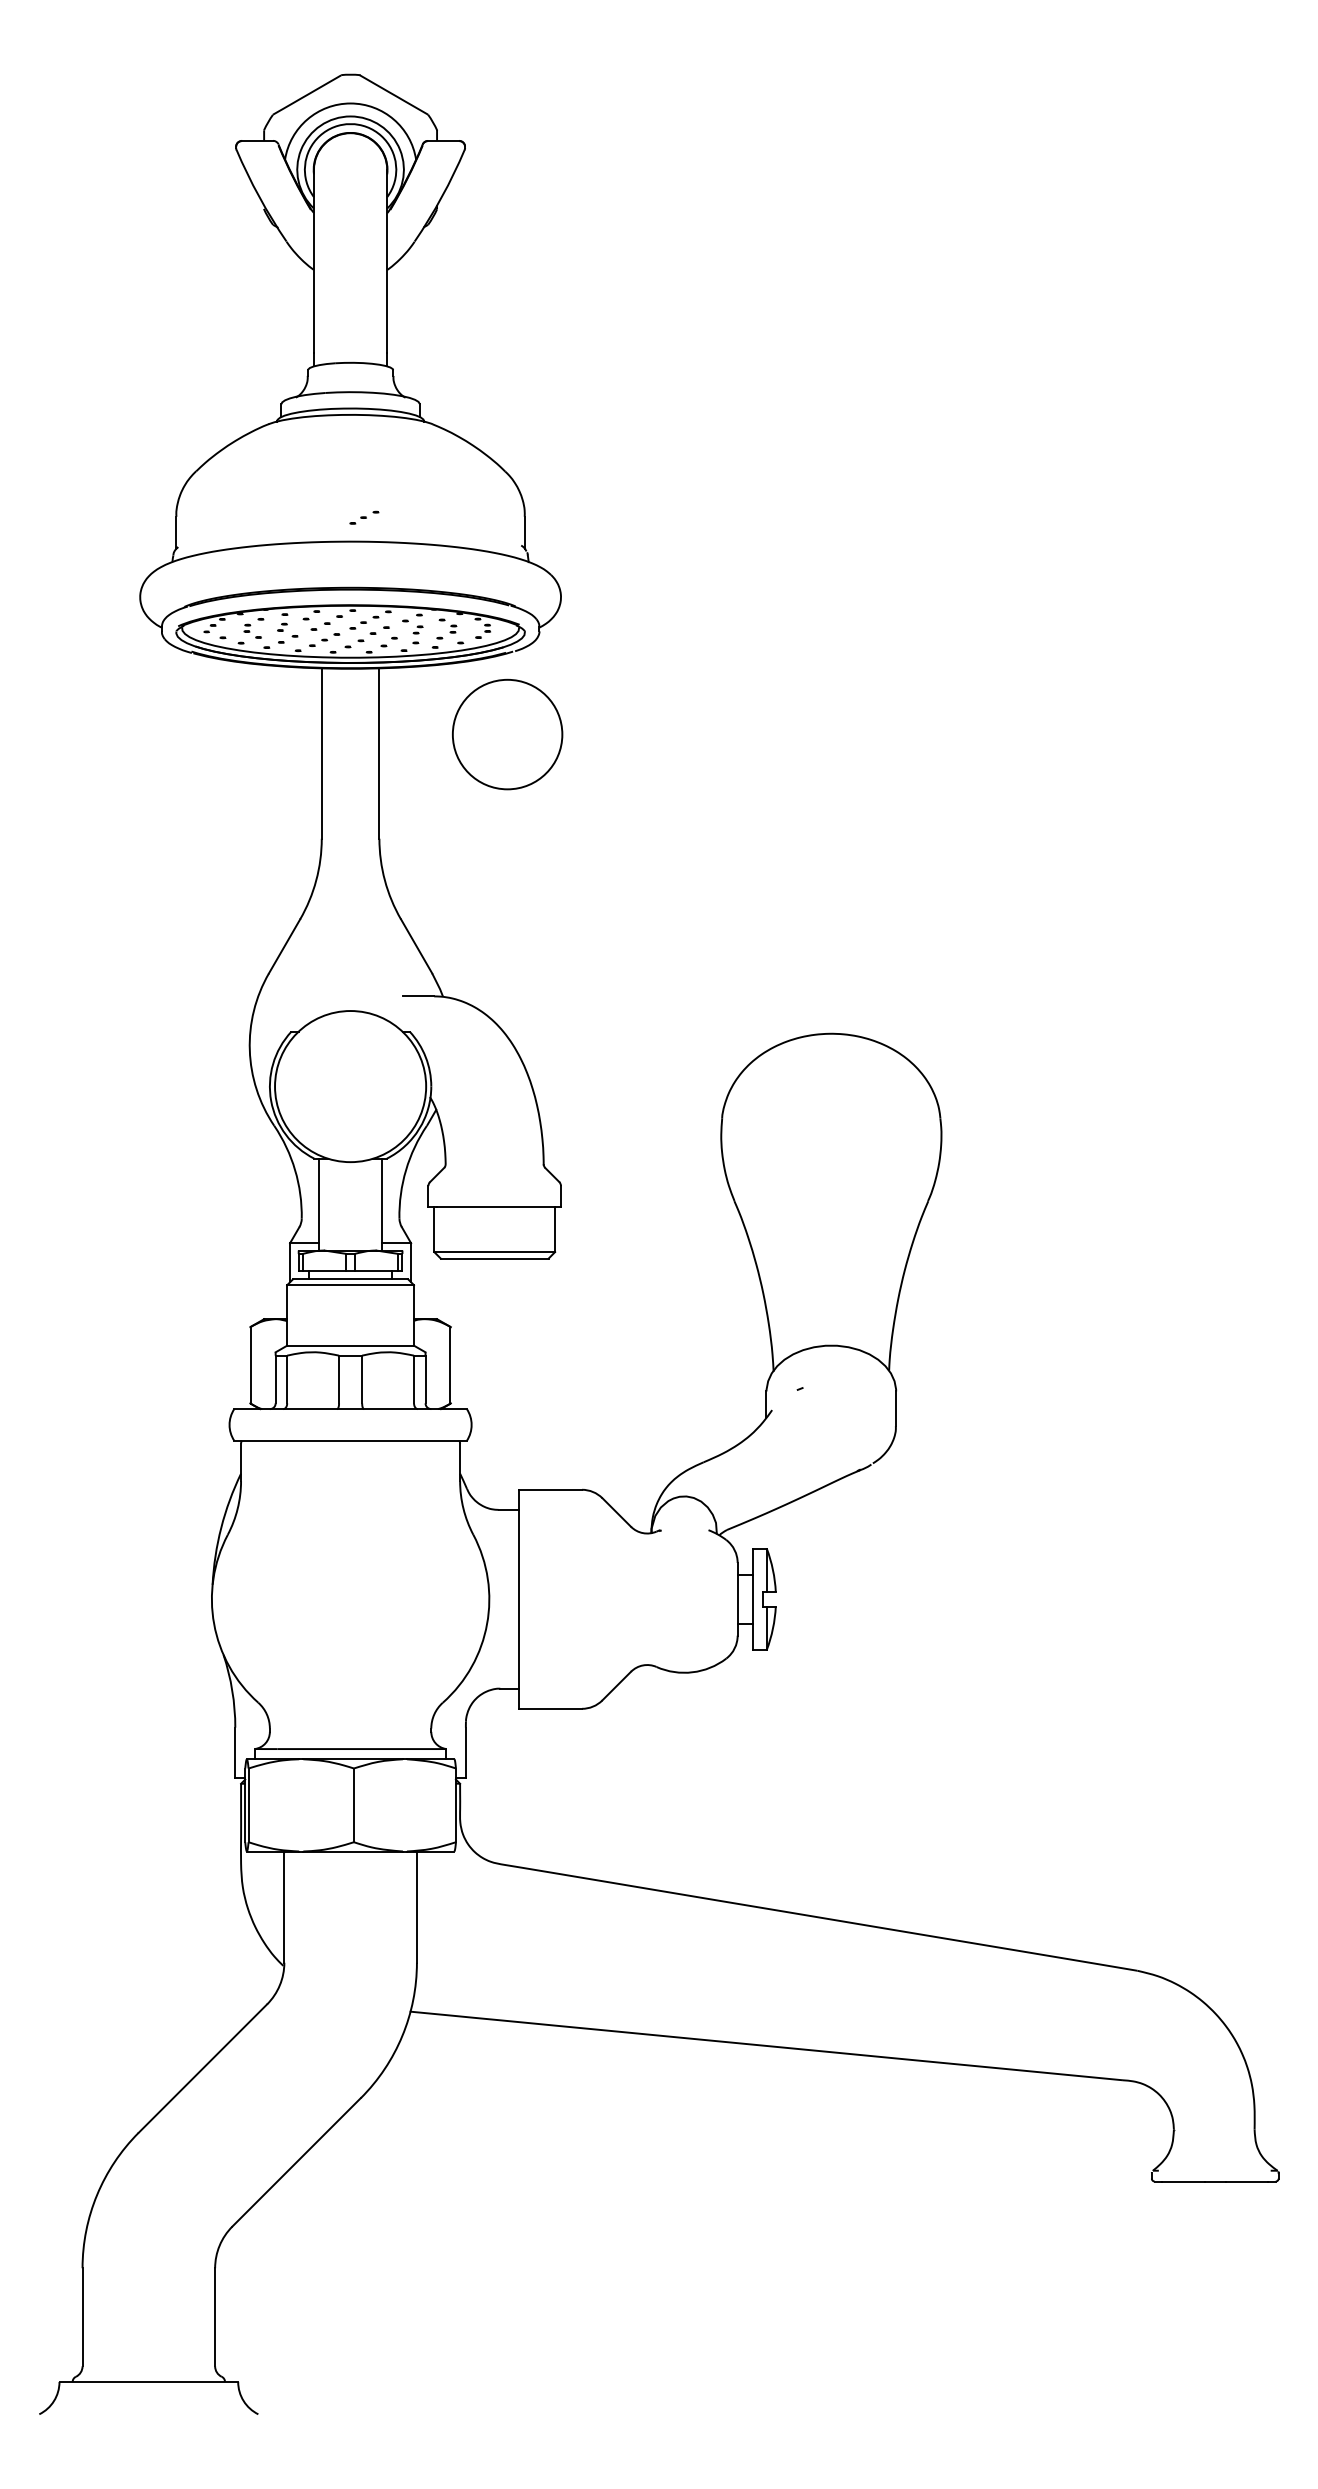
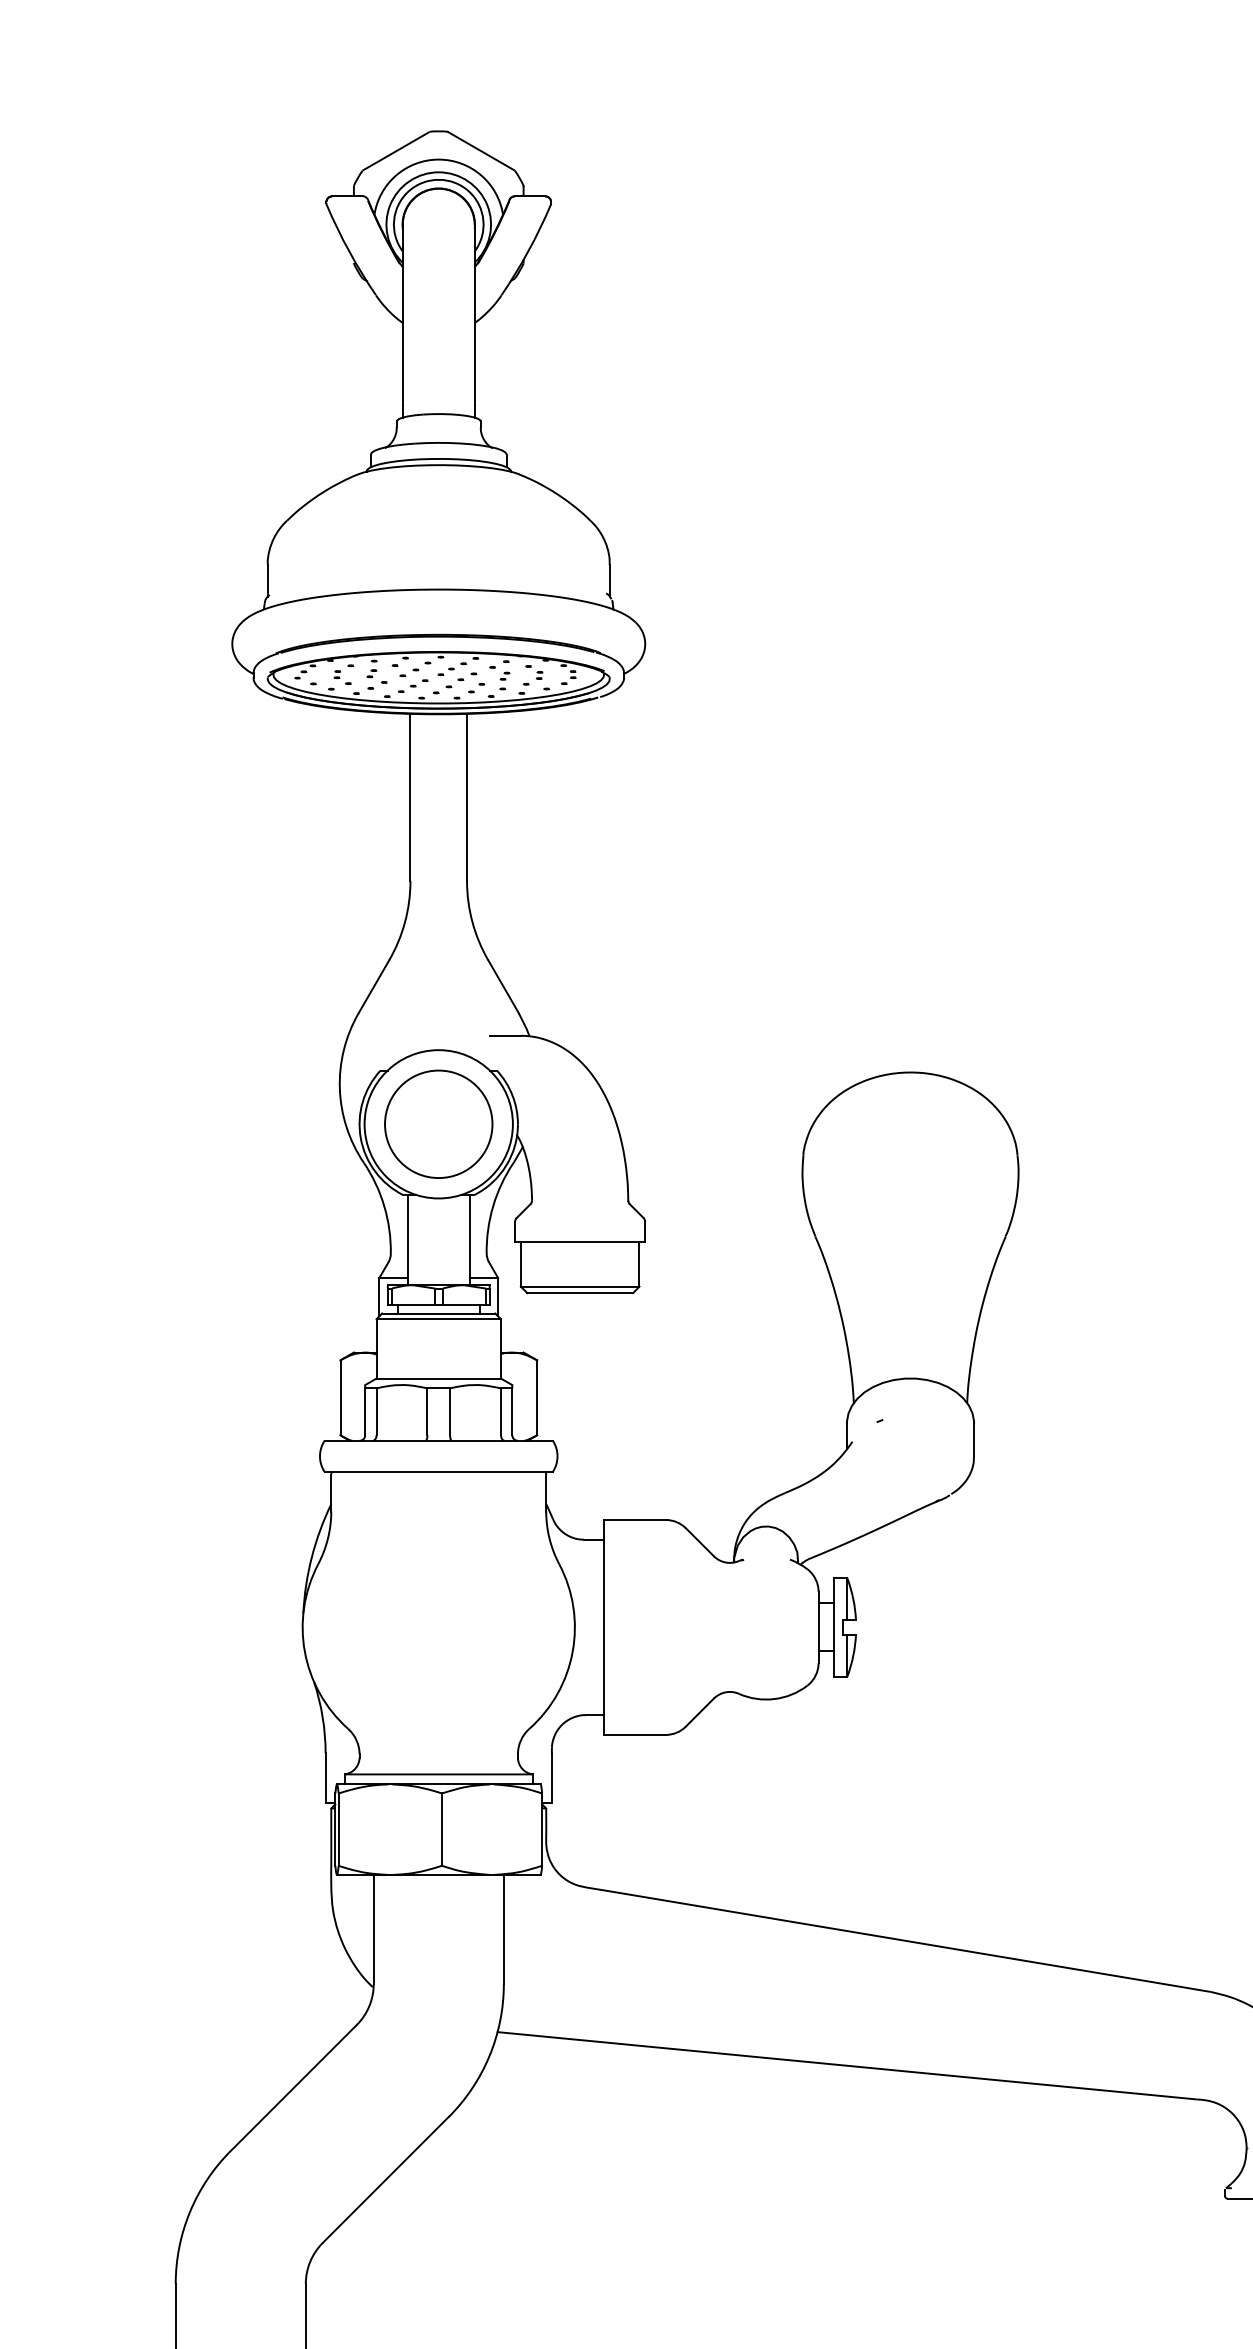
part: (364, 517) -> (452, 565), removed
circle: (507, 734) -> (438, 1124), moved

